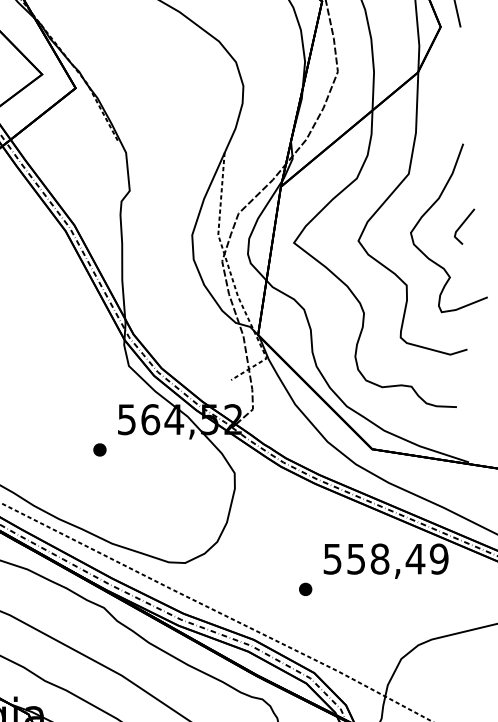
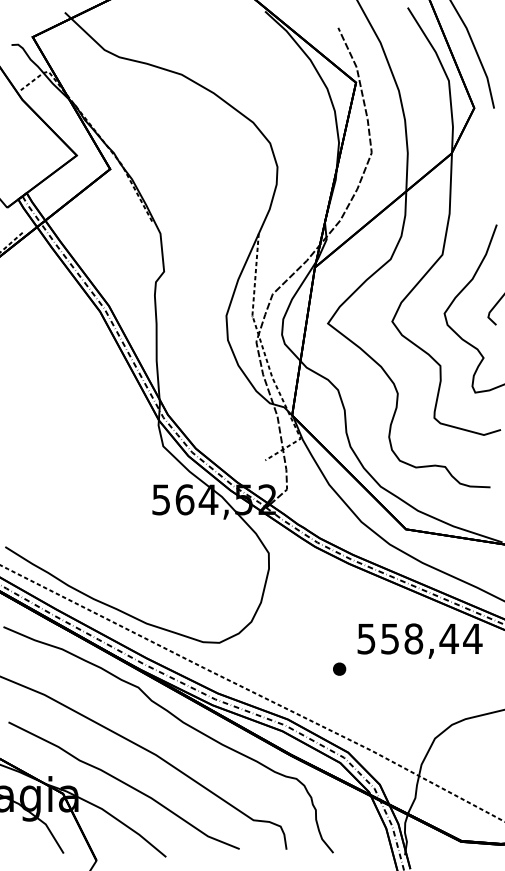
part: (99, 449) -> (133, 529), removed
text: (438, 558) -> (472, 638), 558,49 -> 558,44

